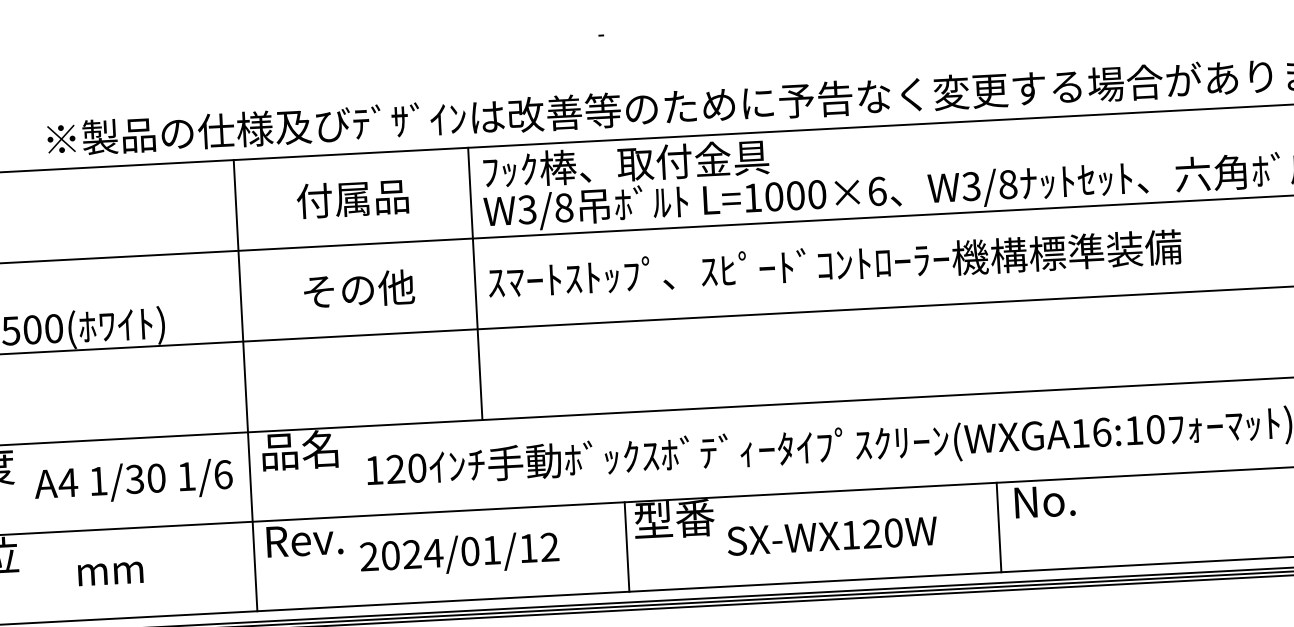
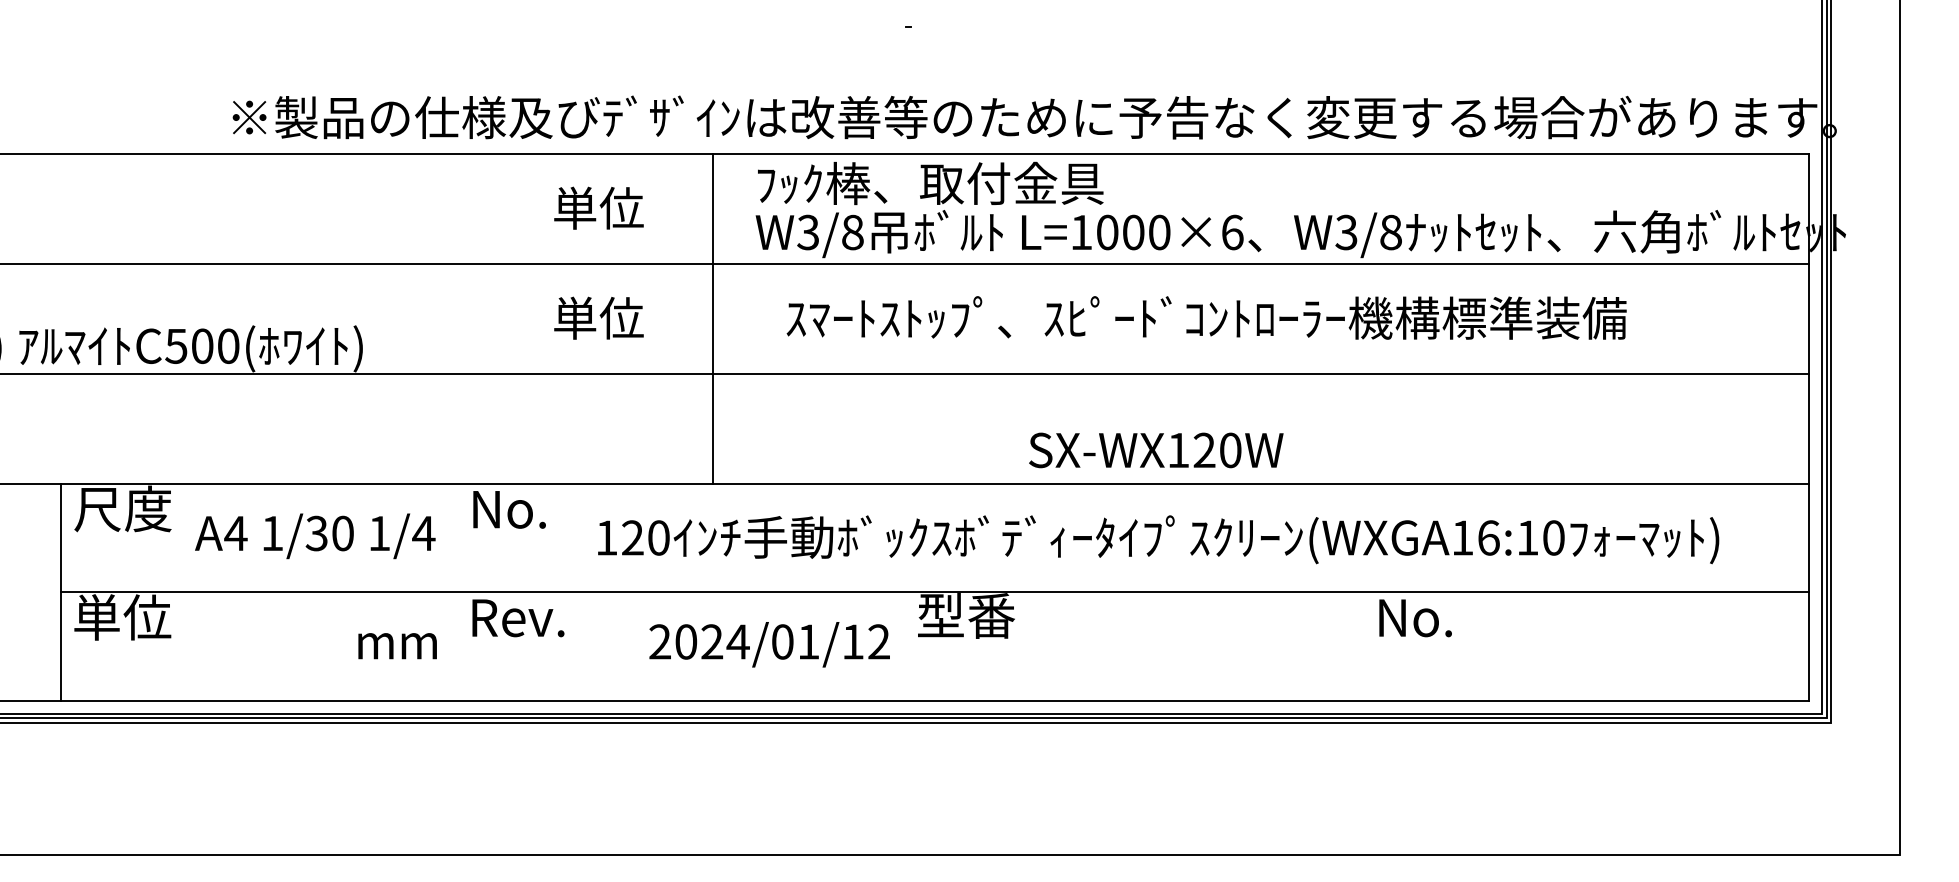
text: (352, 198) -> (597, 207), 付属品 -> 単位
text: (834, 263) -> (1206, 317), moved
line: (475, 283) -> (712, 318), moved
text: (358, 288) -> (599, 317), その他 -> 単位
line: (245, 385) -> (456, 426), removed
text: (299, 450) -> (517, 508), 品名 -> No.
text: (222, 474) -> (423, 533), 1/6 -> 1/4
line: (999, 527) -> (1358, 646), removed
text: (832, 536) -> (1156, 450), moved
line: (627, 547) -> (907, 646), removed
text: (459, 554) -> (769, 644), moved
text: (110, 574) -> (397, 646), moved

